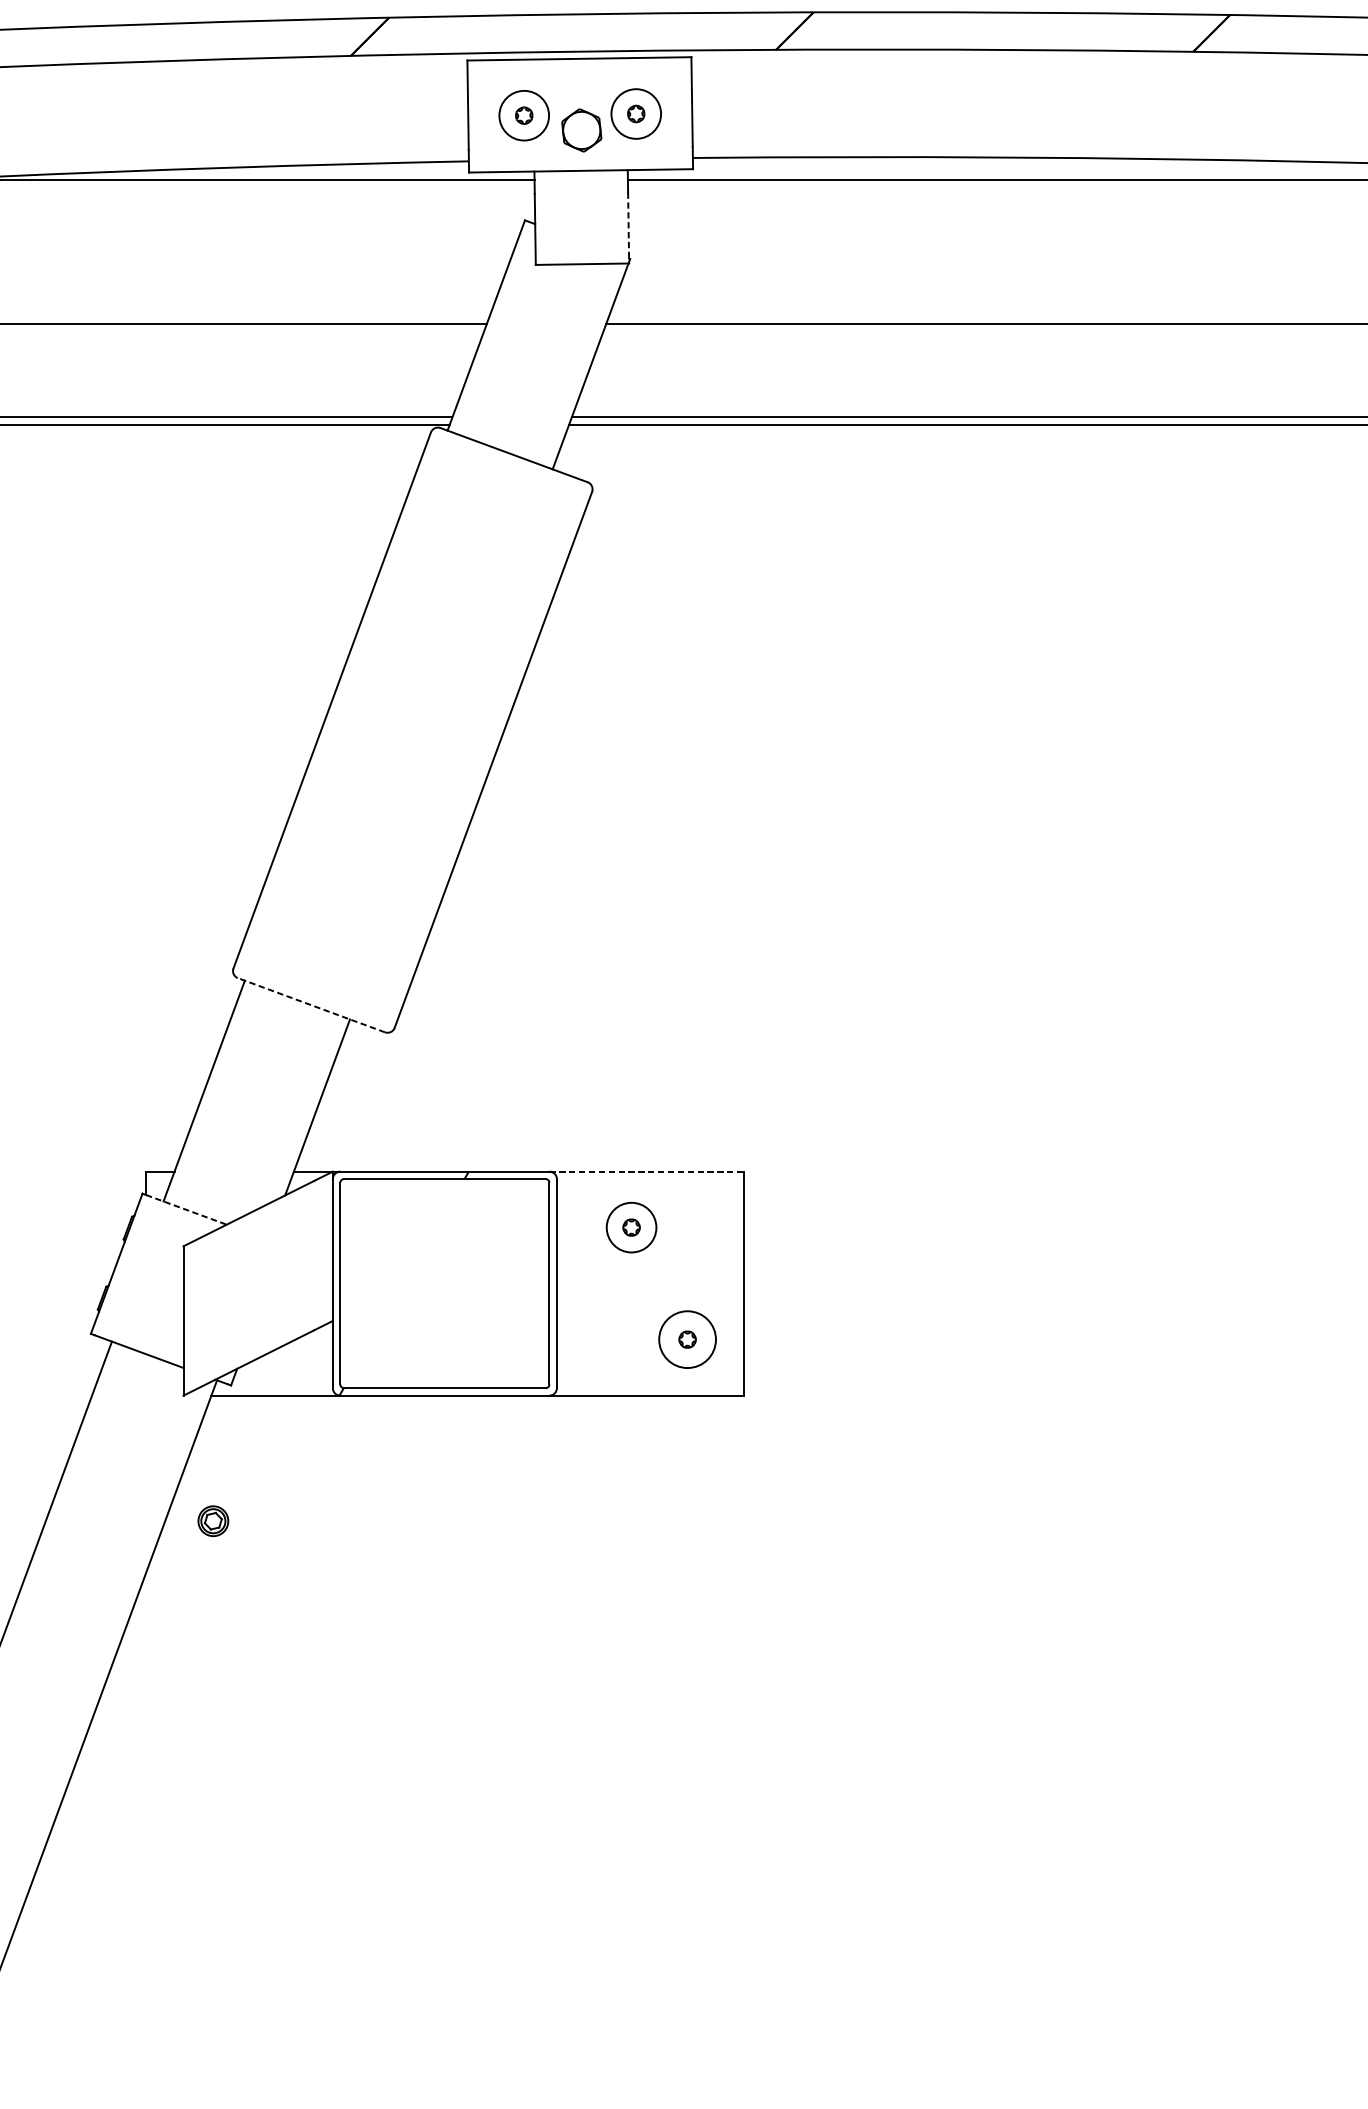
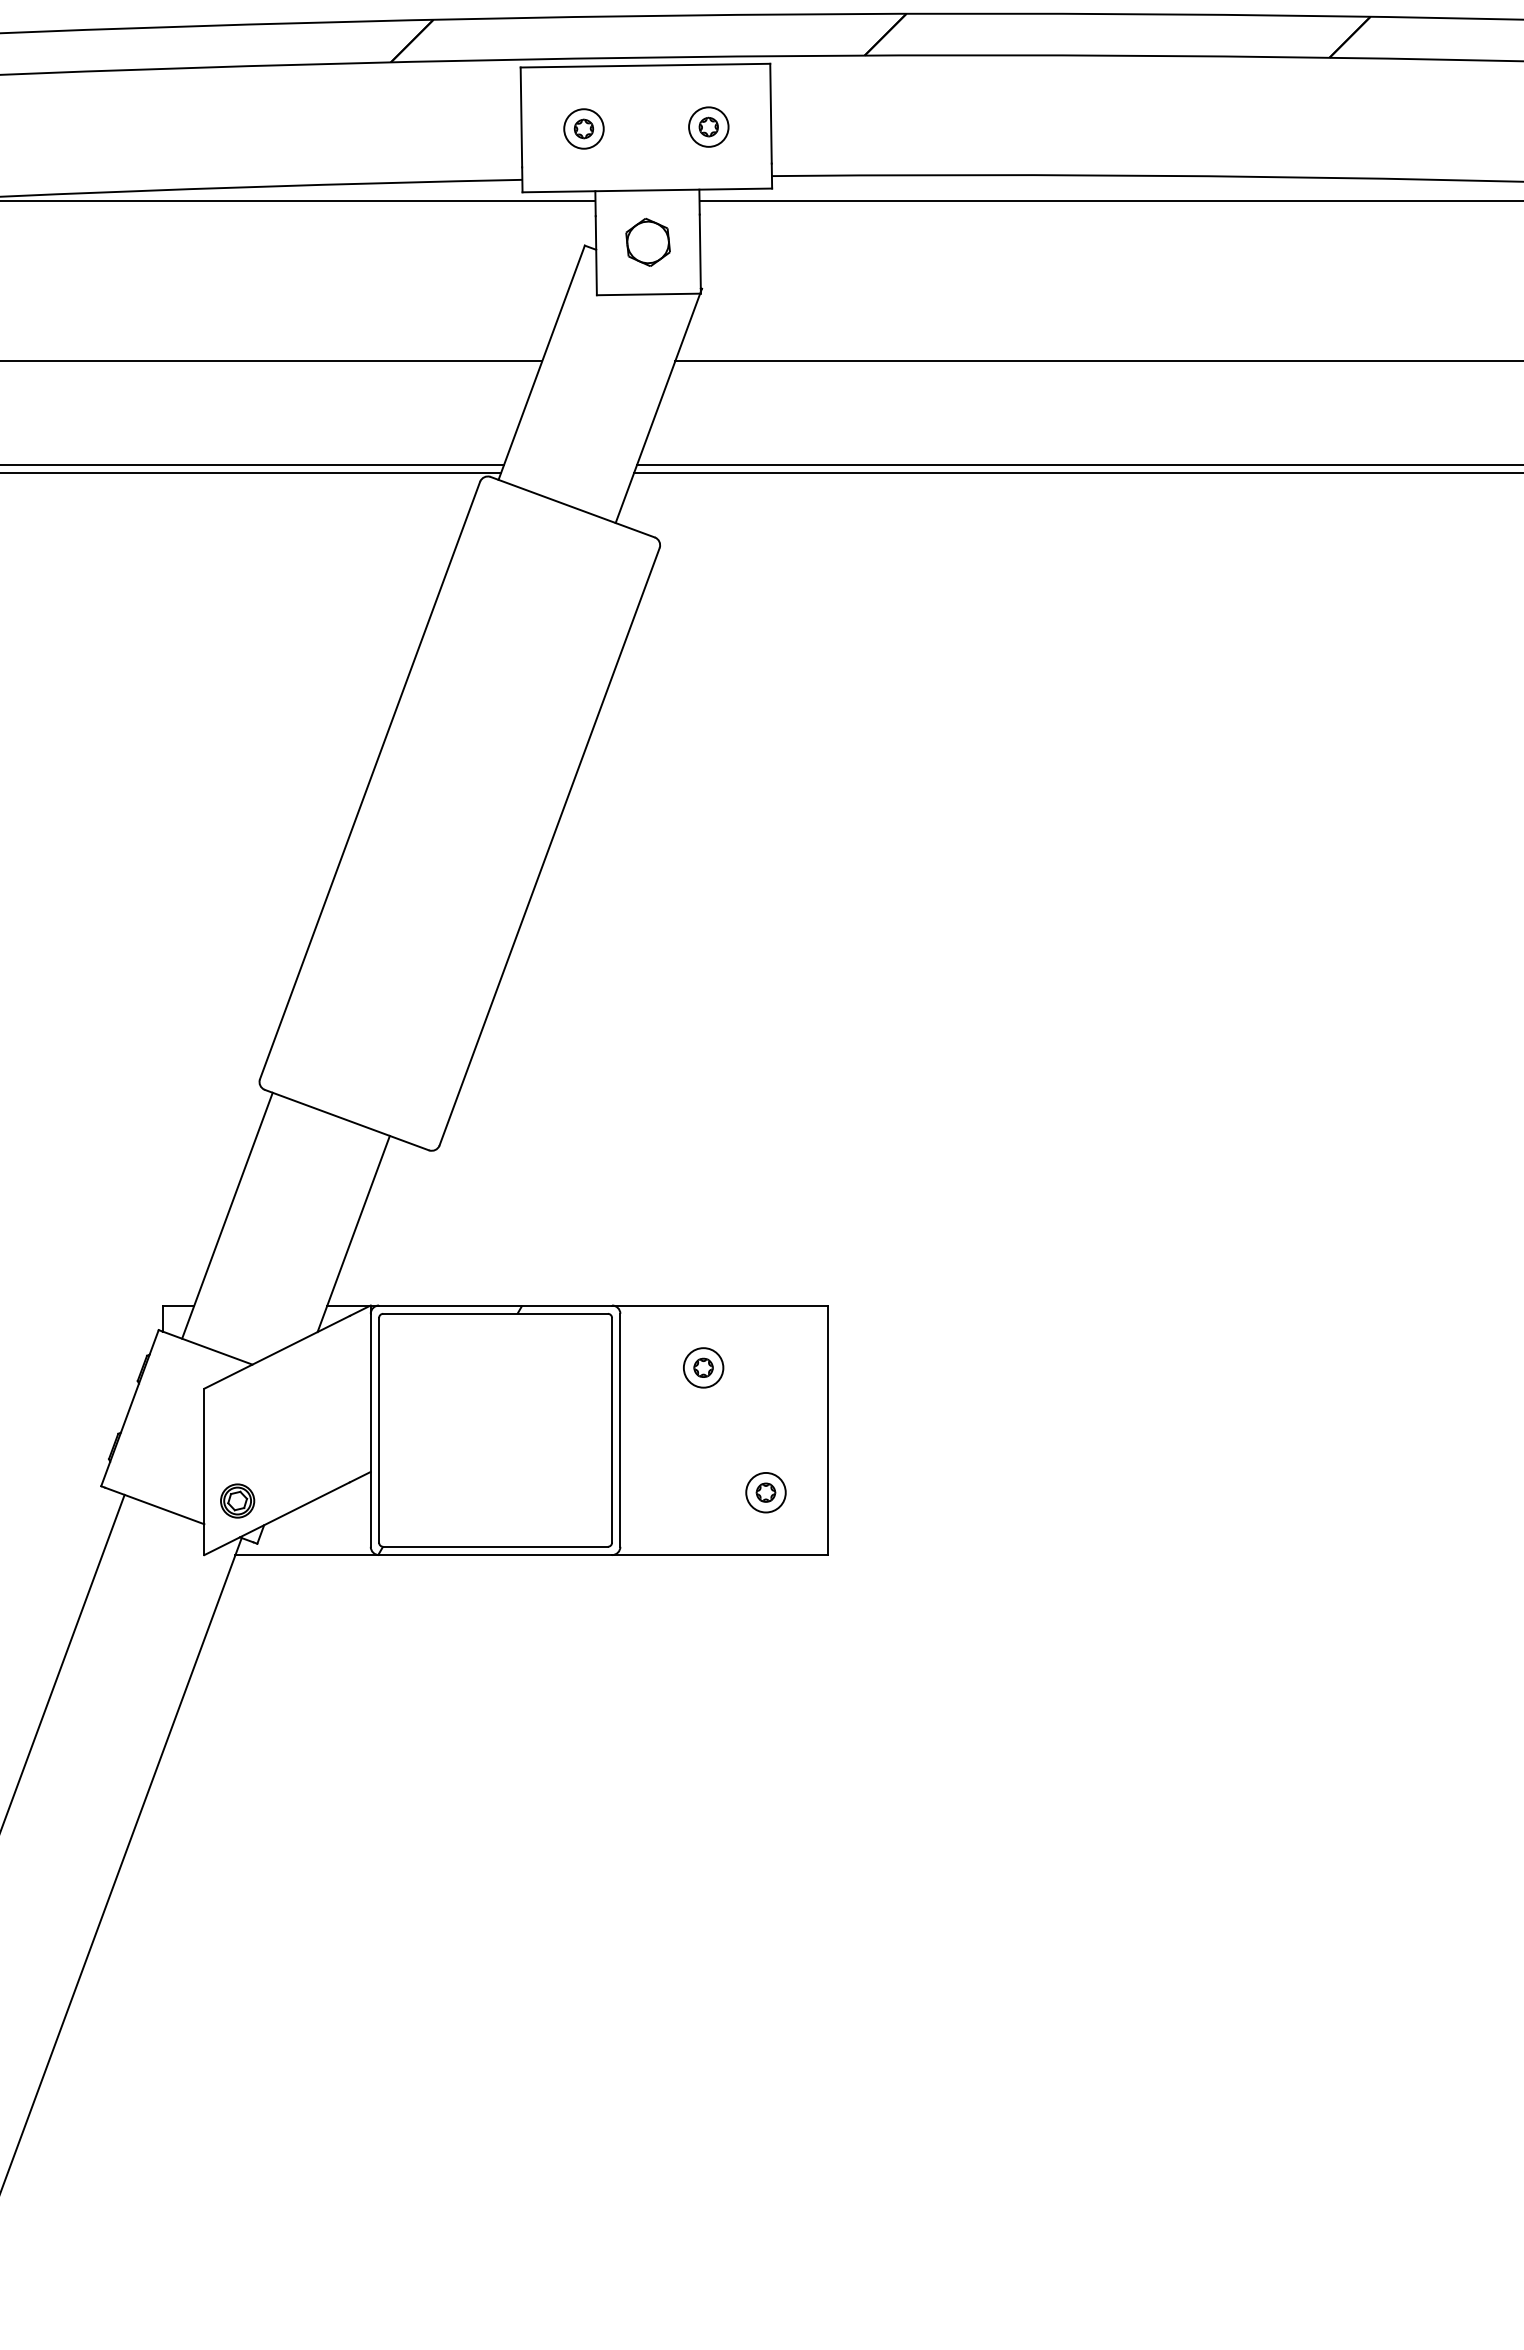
circle: (635, 113) -> (708, 126), size x0.71
circle: (523, 115) -> (583, 128), size x0.71
part: (581, 129) -> (647, 241), moved
line: (628, 228) -> (700, 254), dashed -> solid
line: (311, 1004) -> (346, 1119), dashed -> solid
line: (646, 1171) -> (720, 1305), dashed -> solid
line: (186, 1210) -> (207, 1348), dashed -> solid
circle: (631, 1227) -> (703, 1367), size x0.71
circle: (687, 1339) -> (765, 1492), size x0.62
part: (213, 1520) -> (237, 1500), moved

